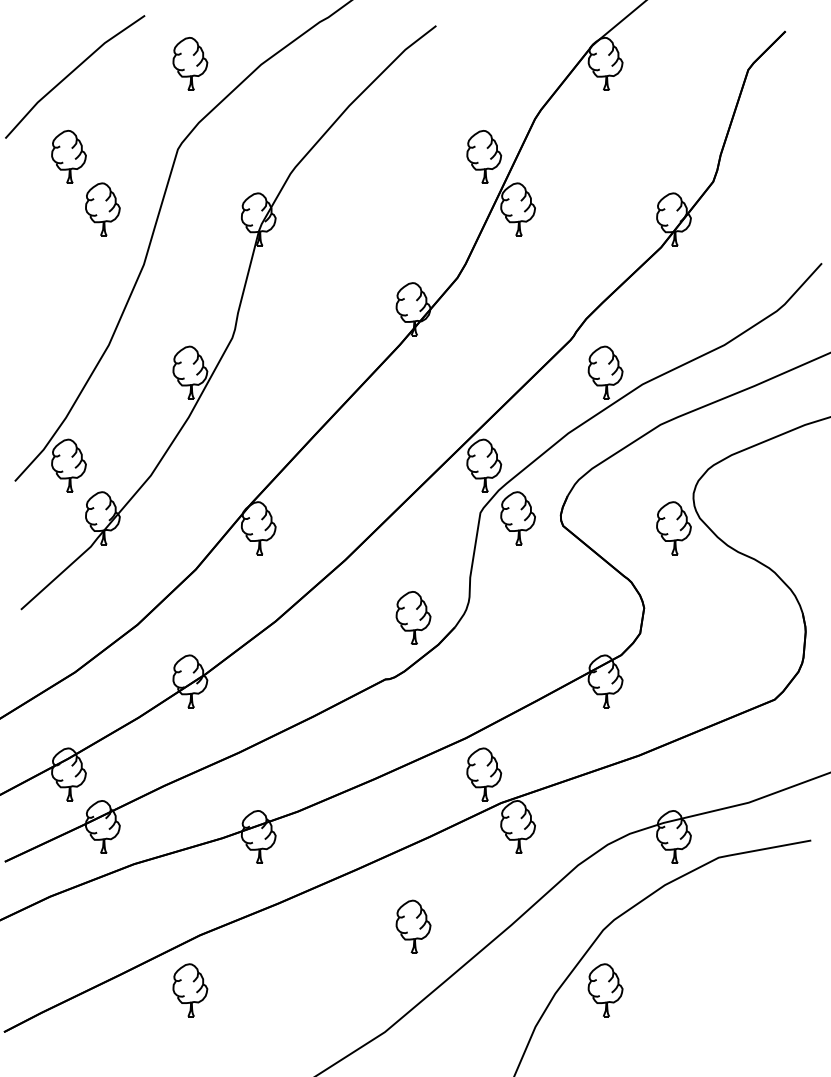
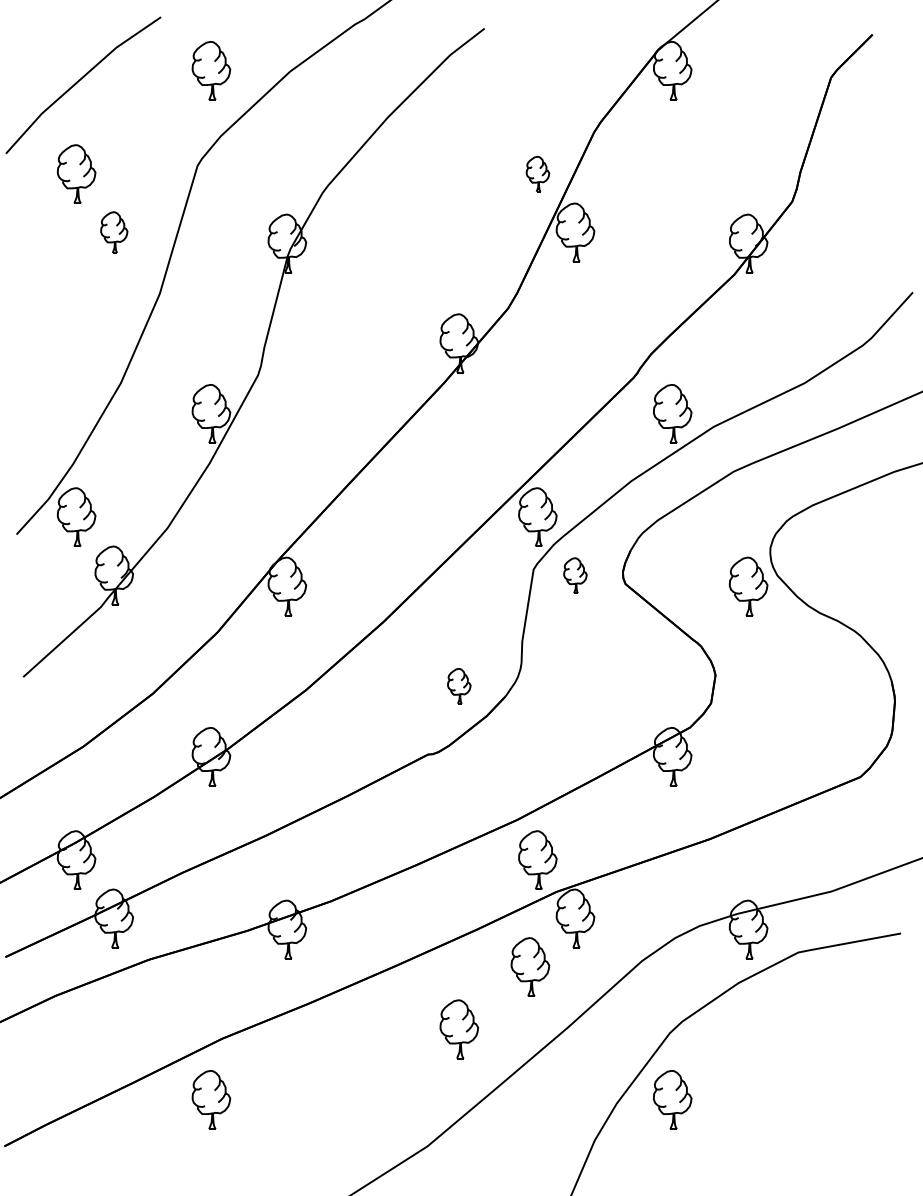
part: (484, 156) -> (538, 173), size x0.6
part: (102, 209) -> (113, 232), size x0.7
part: (517, 518) -> (574, 575), size x0.6
part: (413, 617) -> (459, 685), size x0.6
part: (477, 870) -> (530, 966), added

